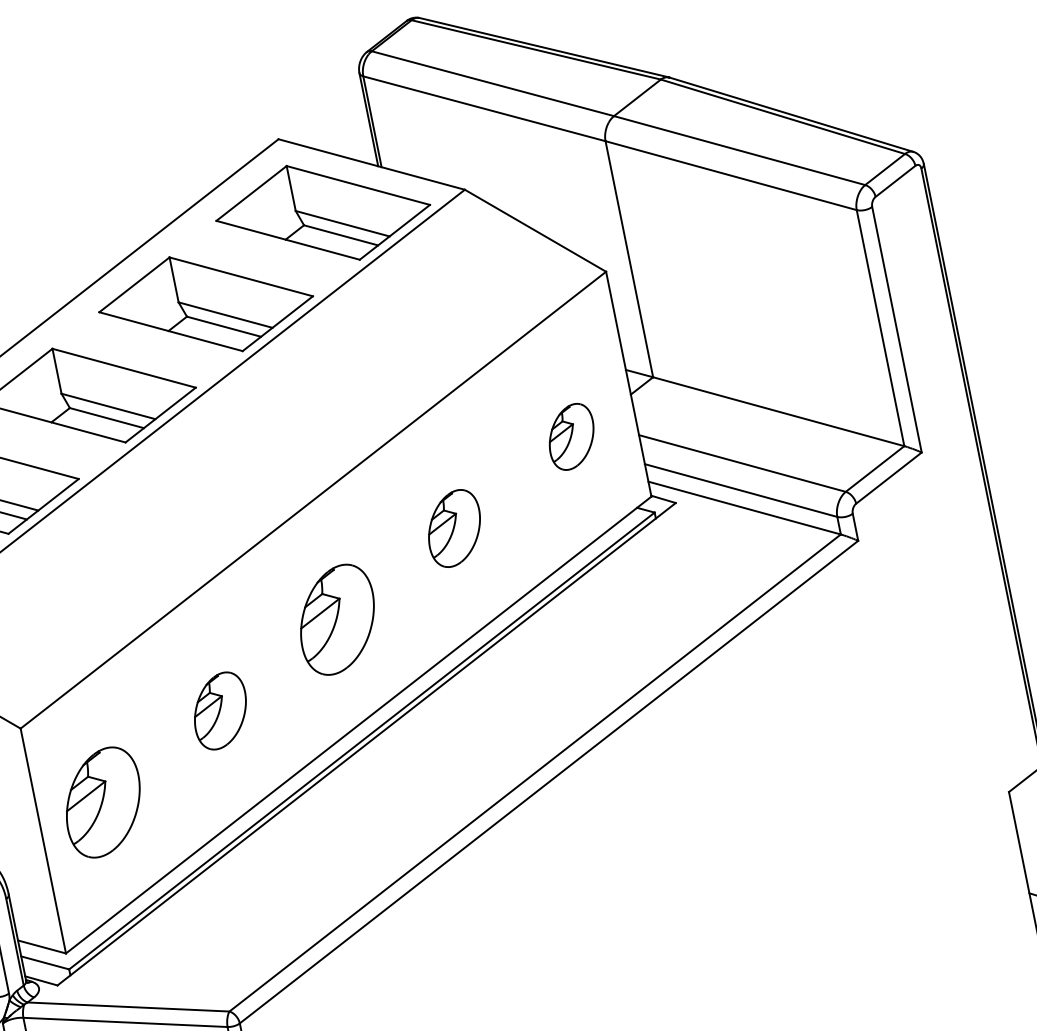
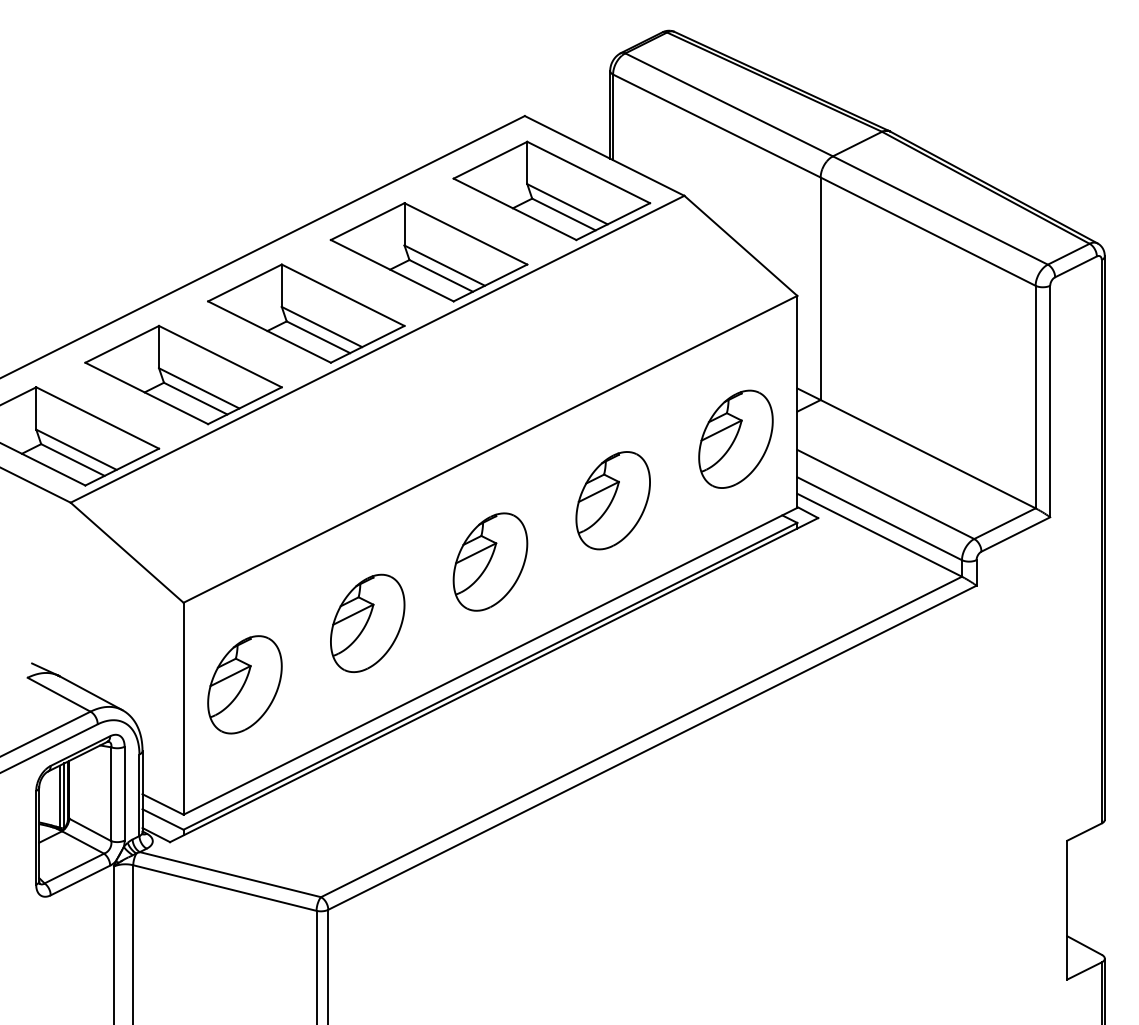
part: (571, 436) -> (735, 438), size x1.67
part: (453, 528) -> (612, 500), size x1.43
part: (219, 710) -> (367, 622), size x1.43

